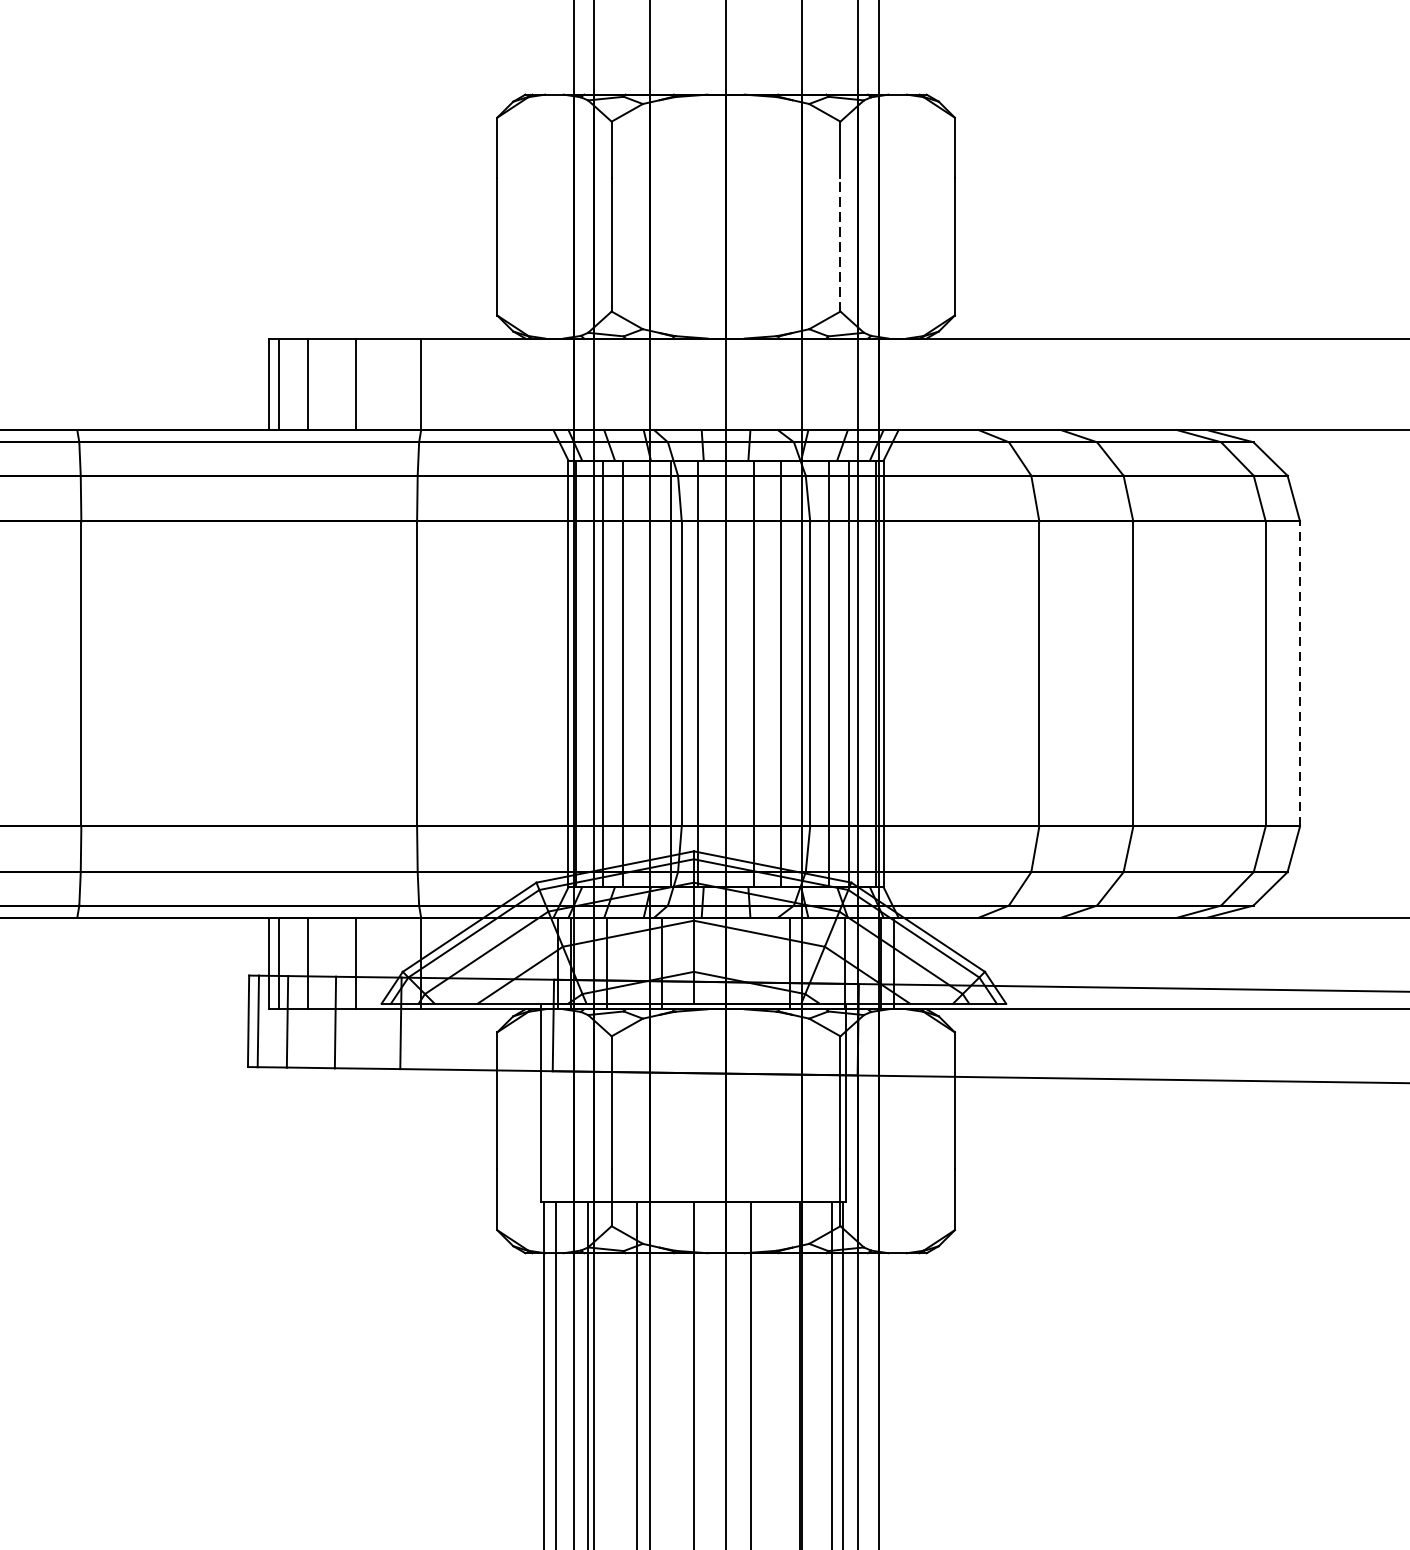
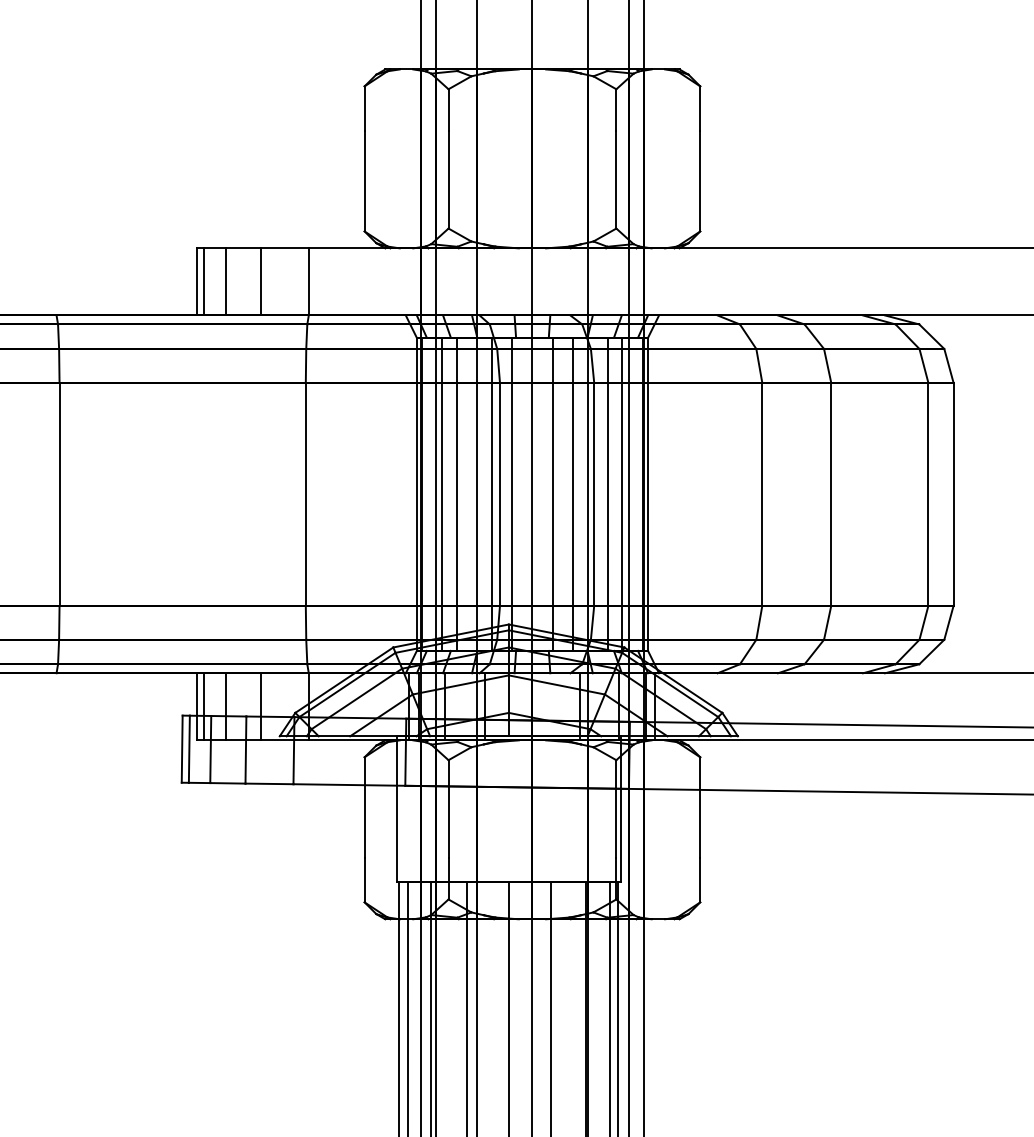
line: (840, 244) -> (616, 179), dashed -> solid
line: (1300, 674) -> (953, 494), dashed -> solid

